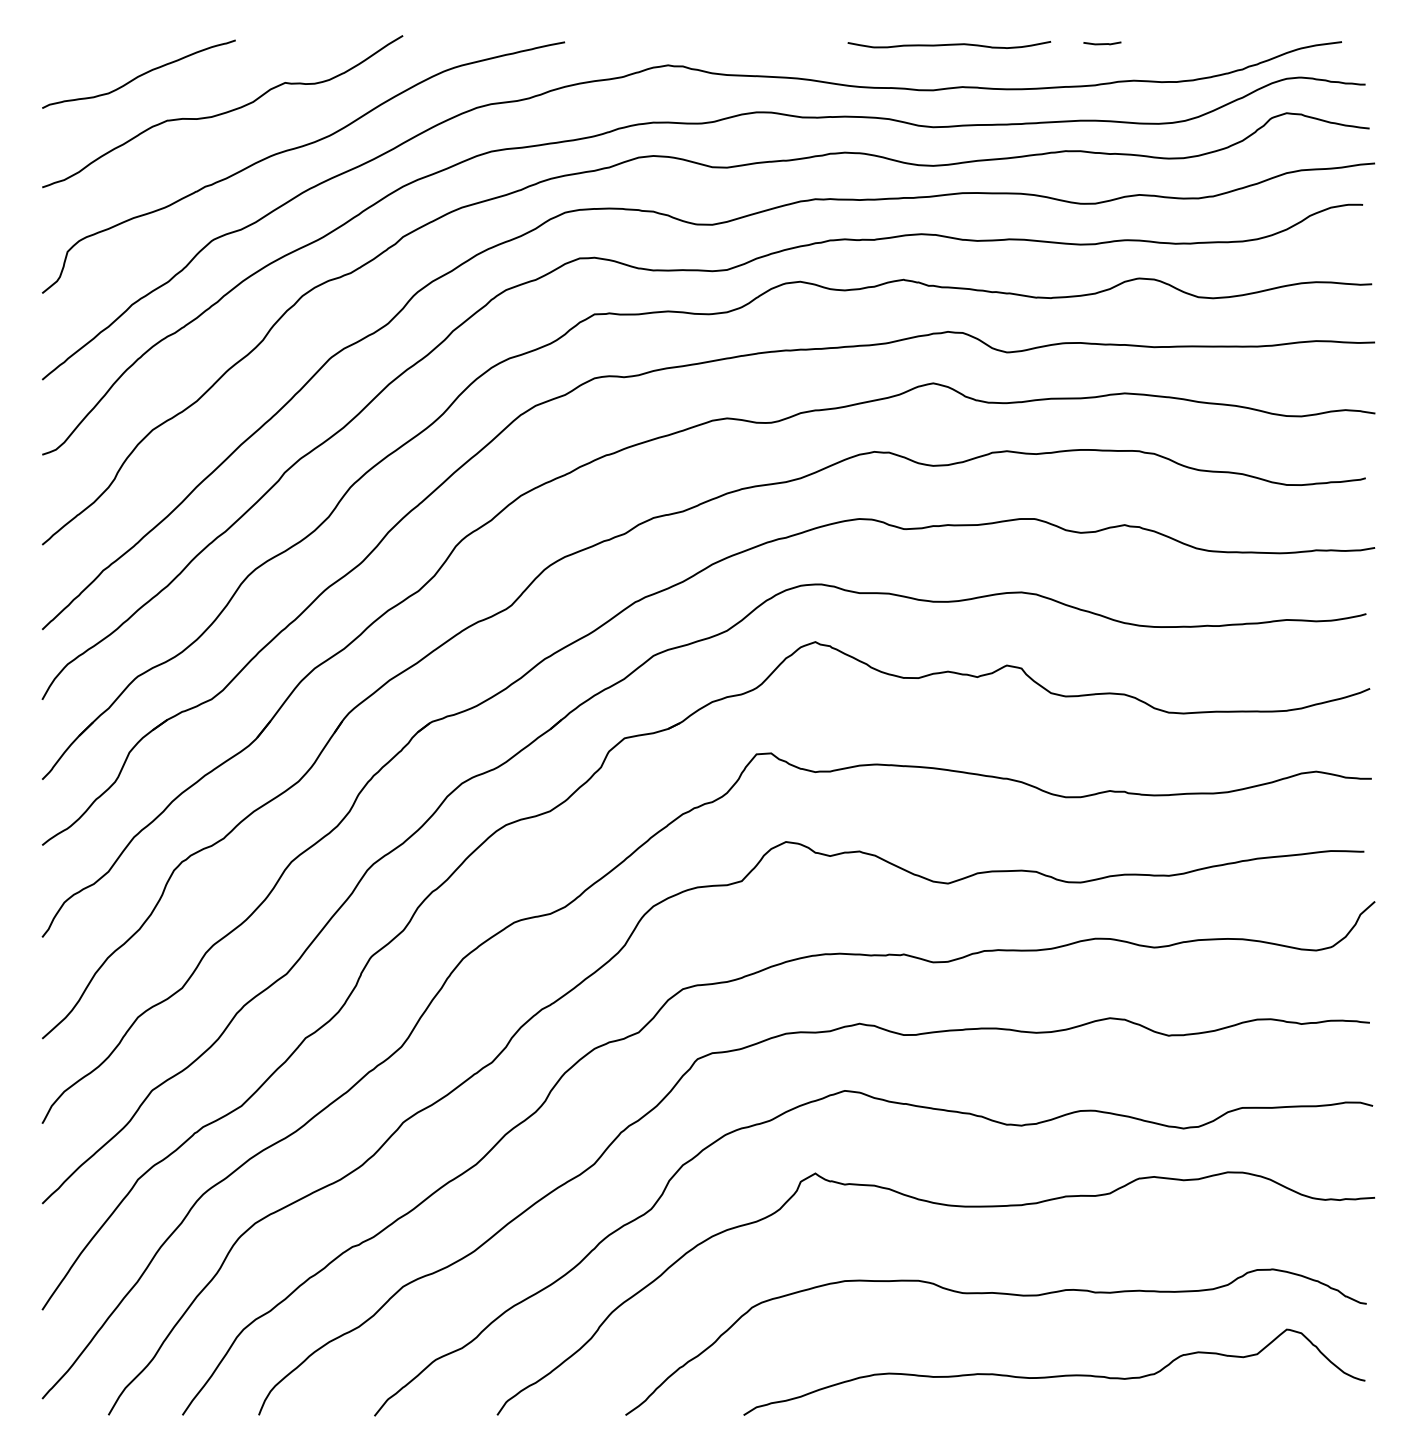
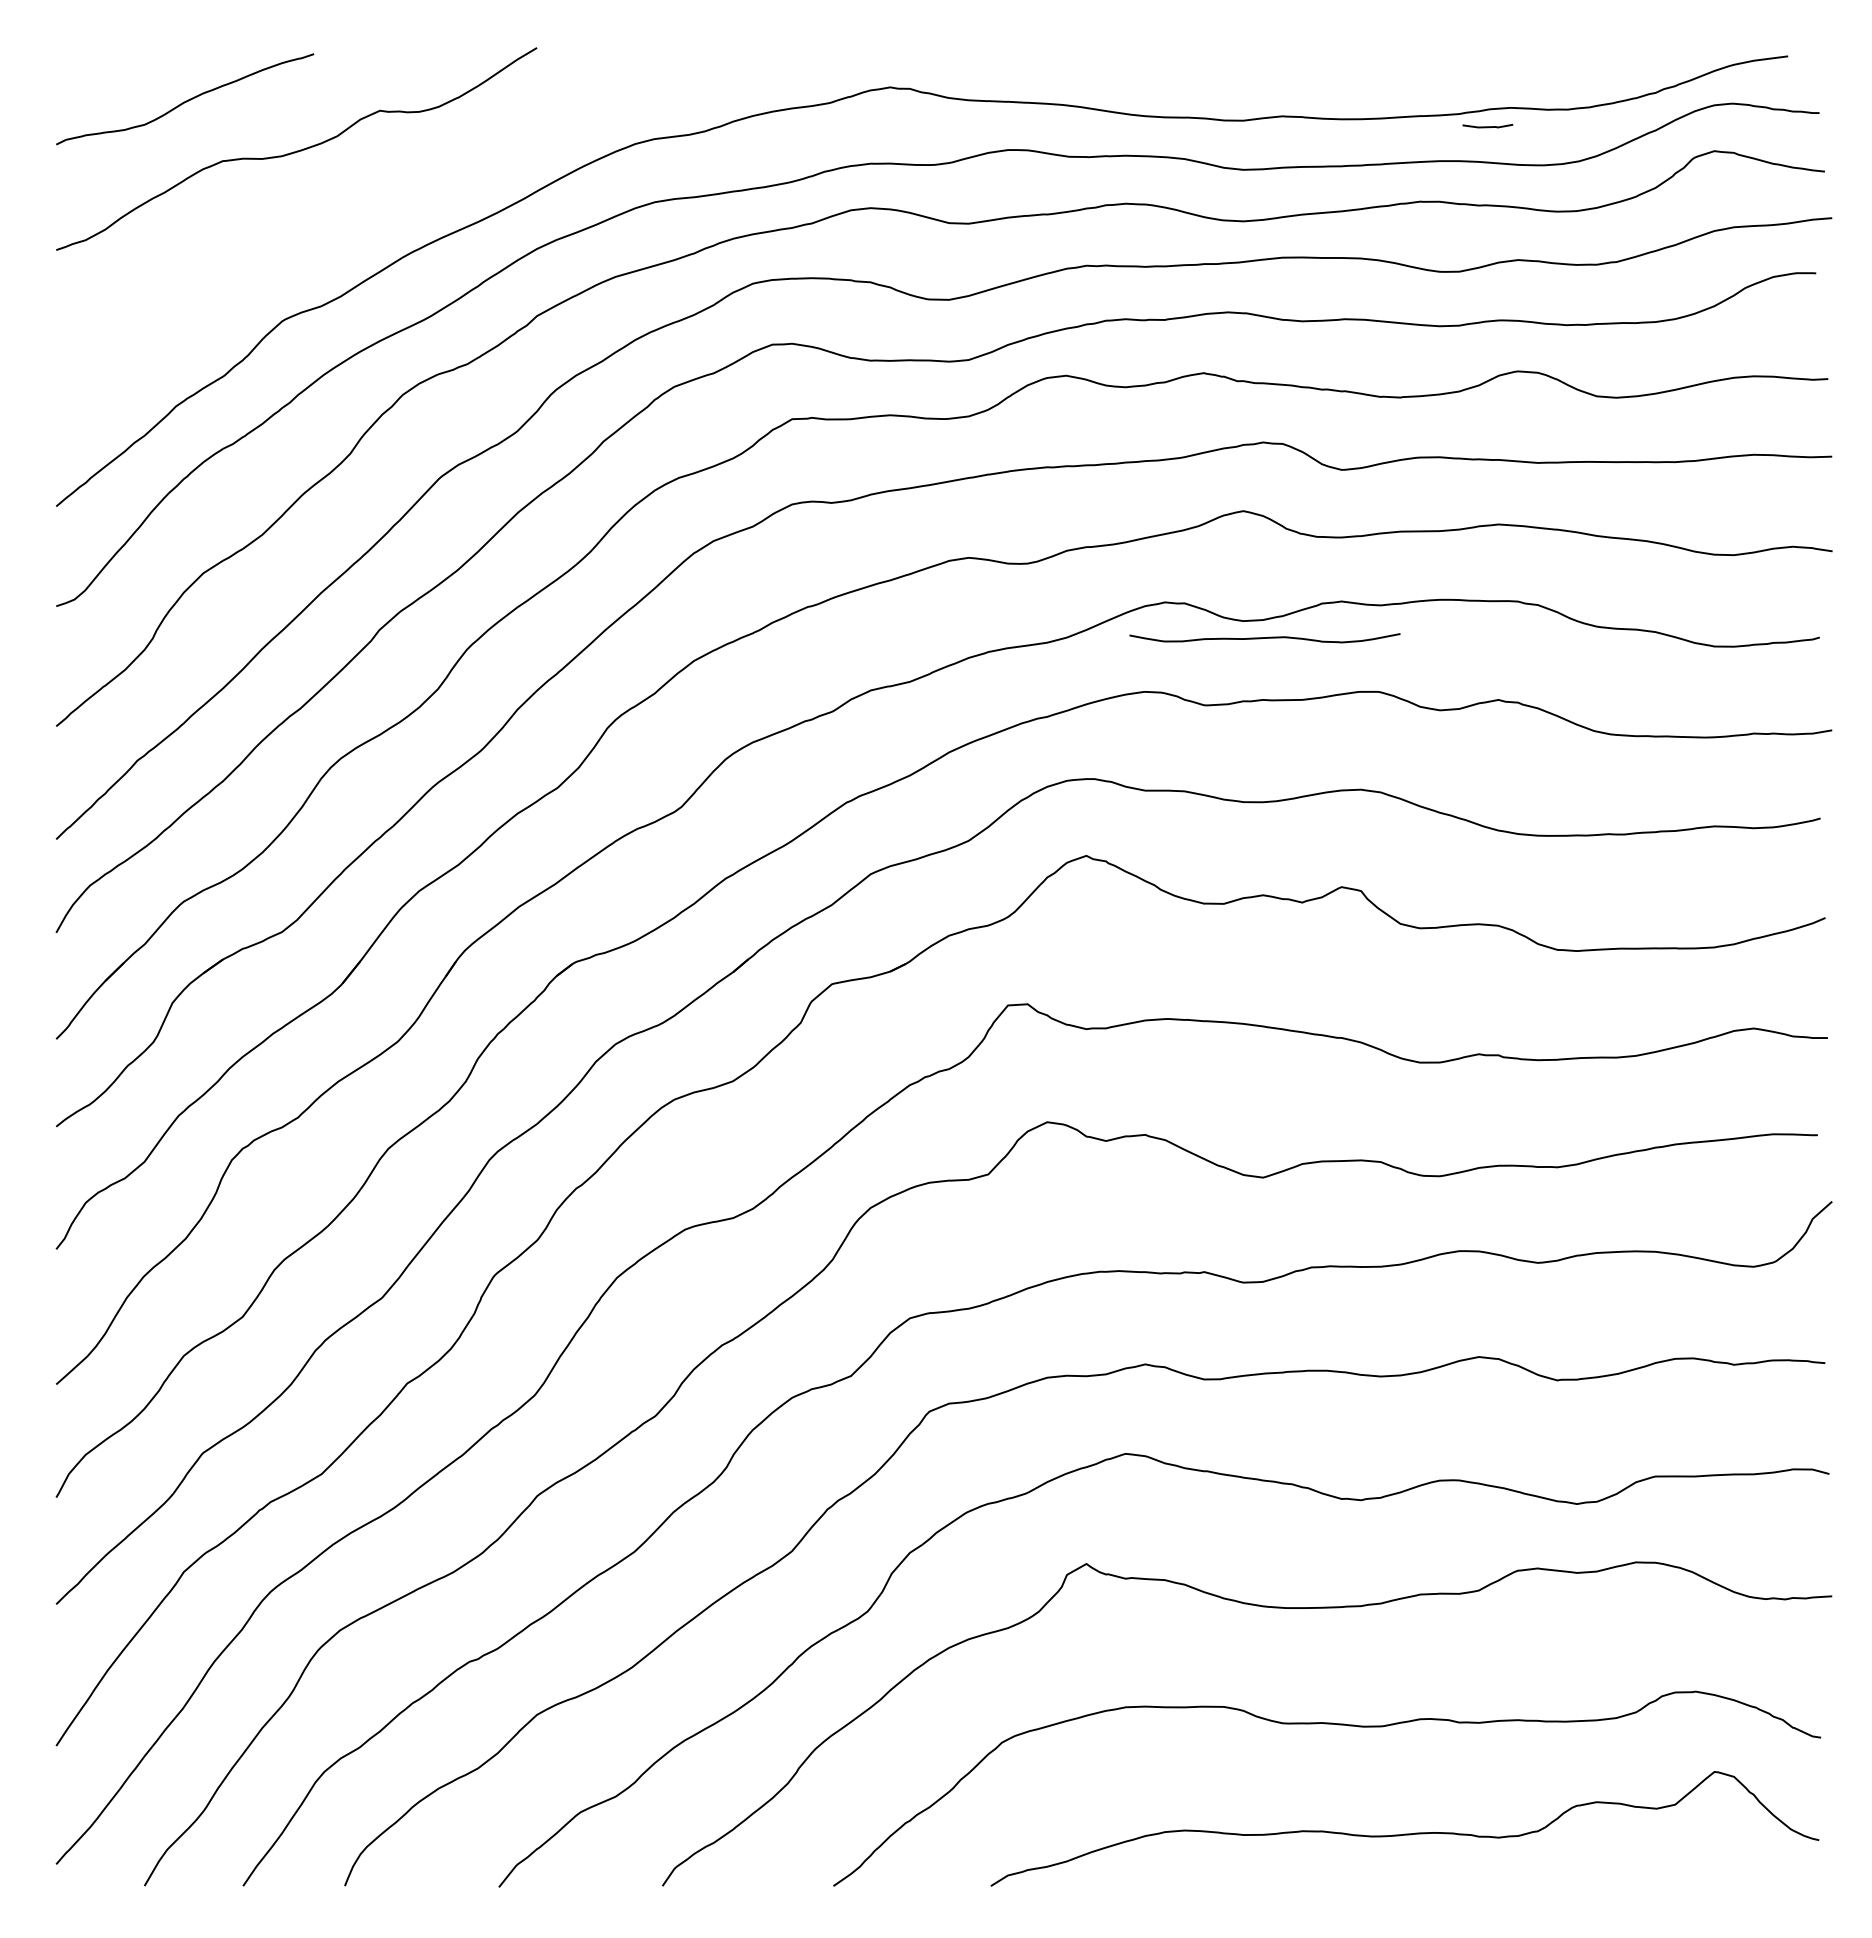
line: (1102, 43) -> (1487, 126), moved
curve: (949, 45) -> (1264, 638), moved
curve: (297, 148) -> (396, 198), removed

